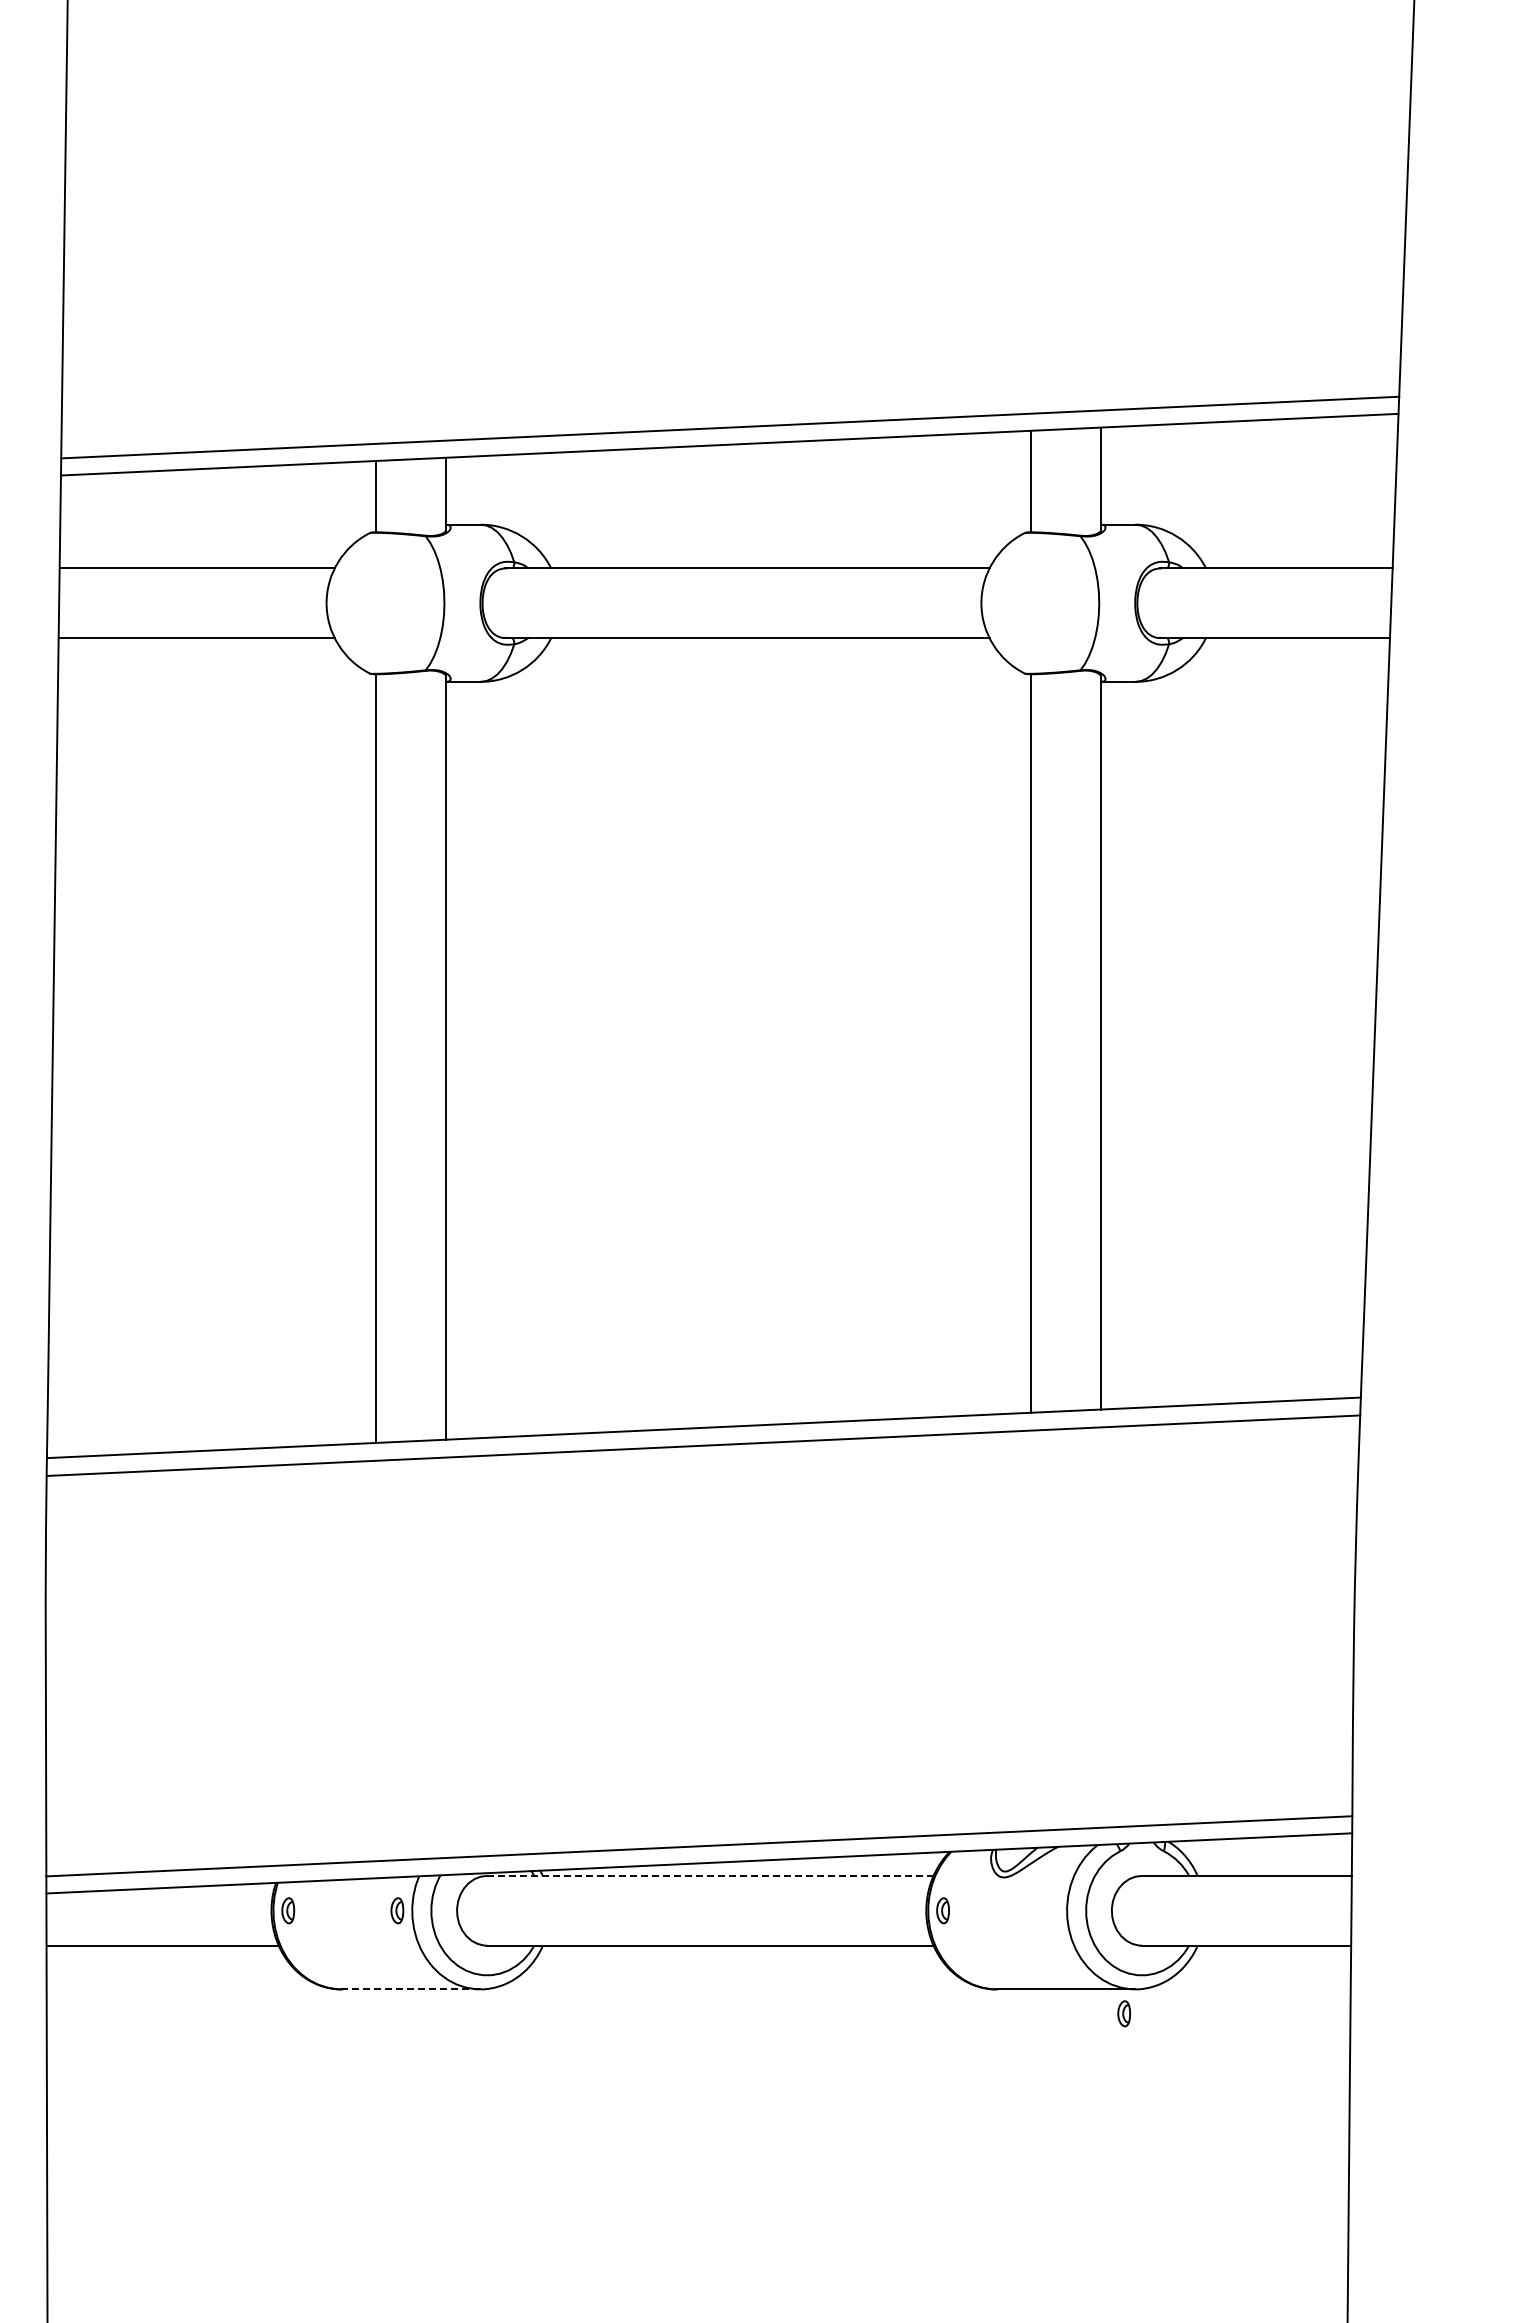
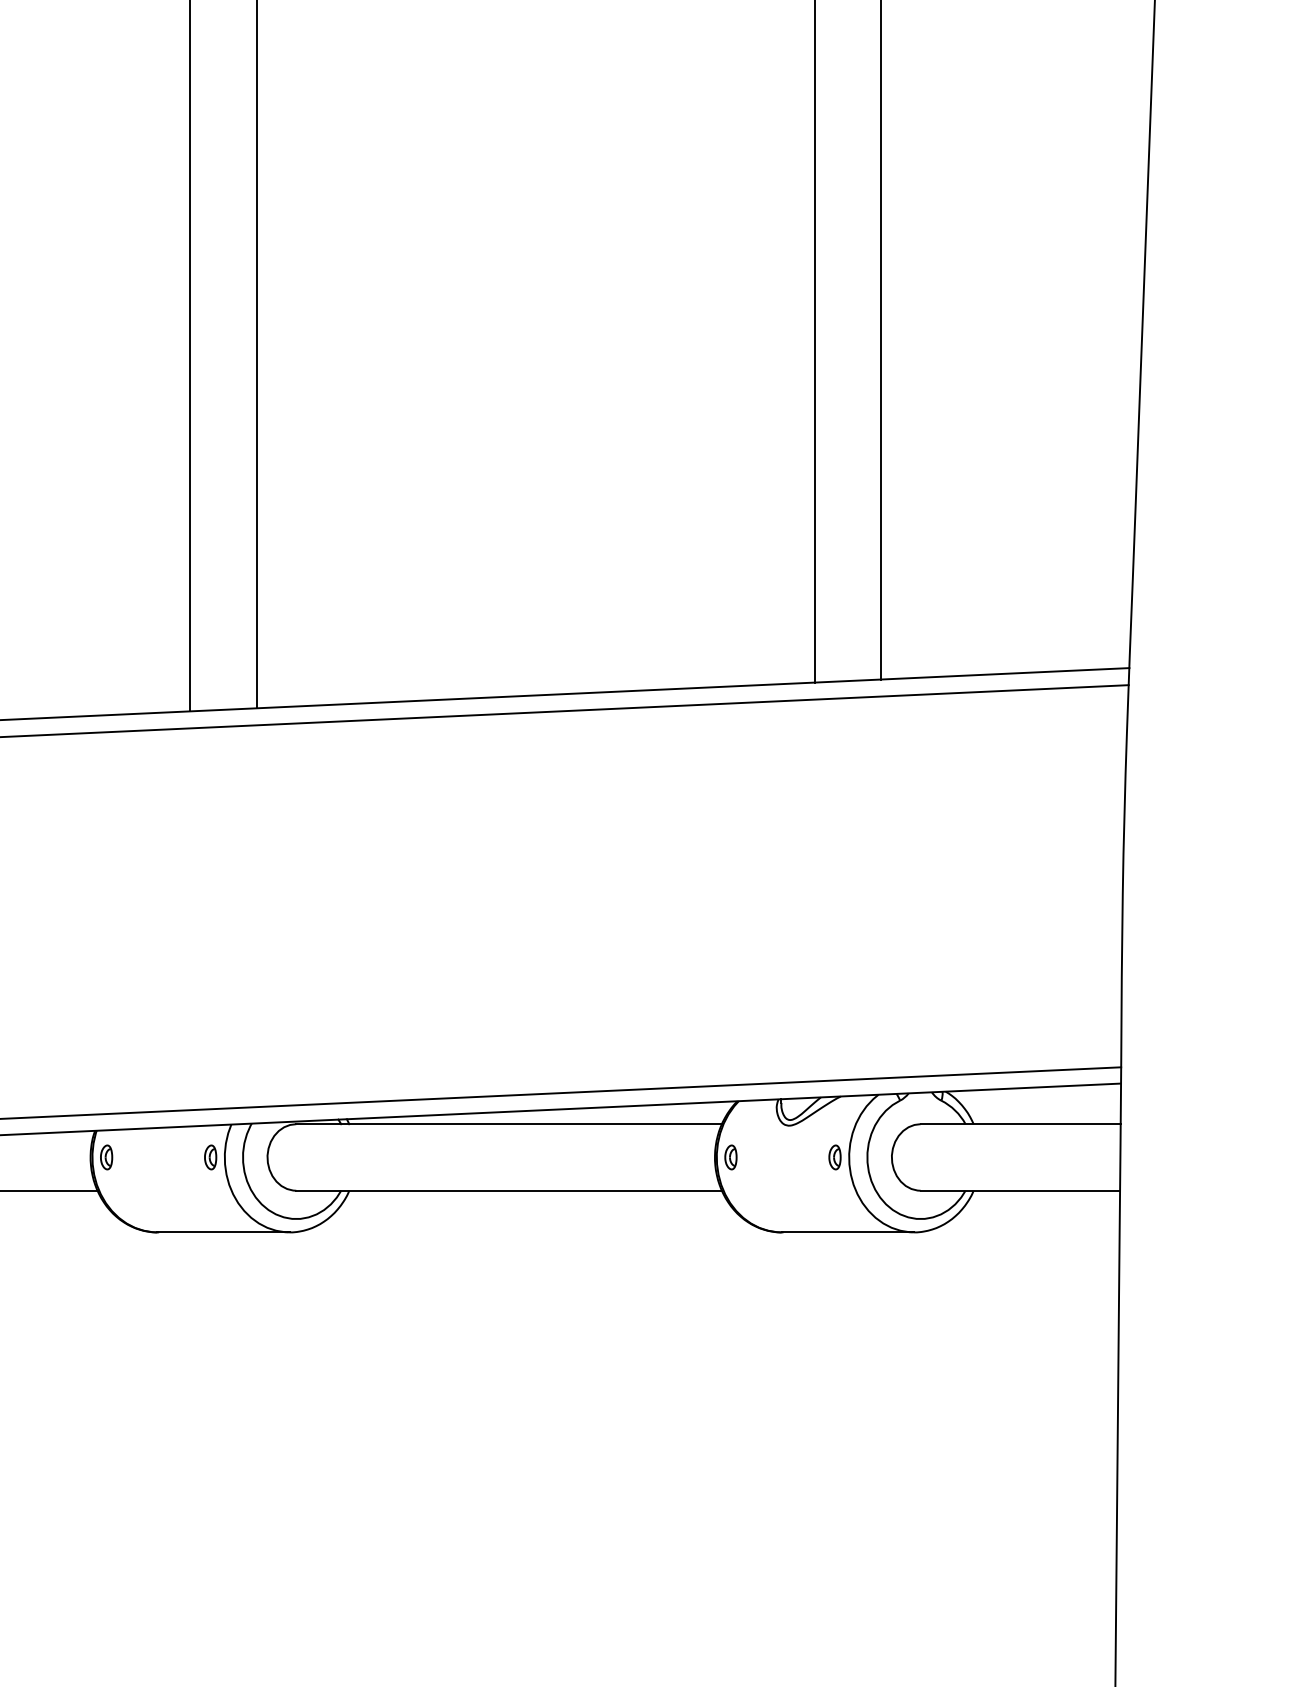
line: (709, 1875) -> (508, 1123), dashed -> solid
line: (411, 1989) -> (224, 1232), dashed -> solid
part: (1123, 2013) -> (834, 1157), moved

